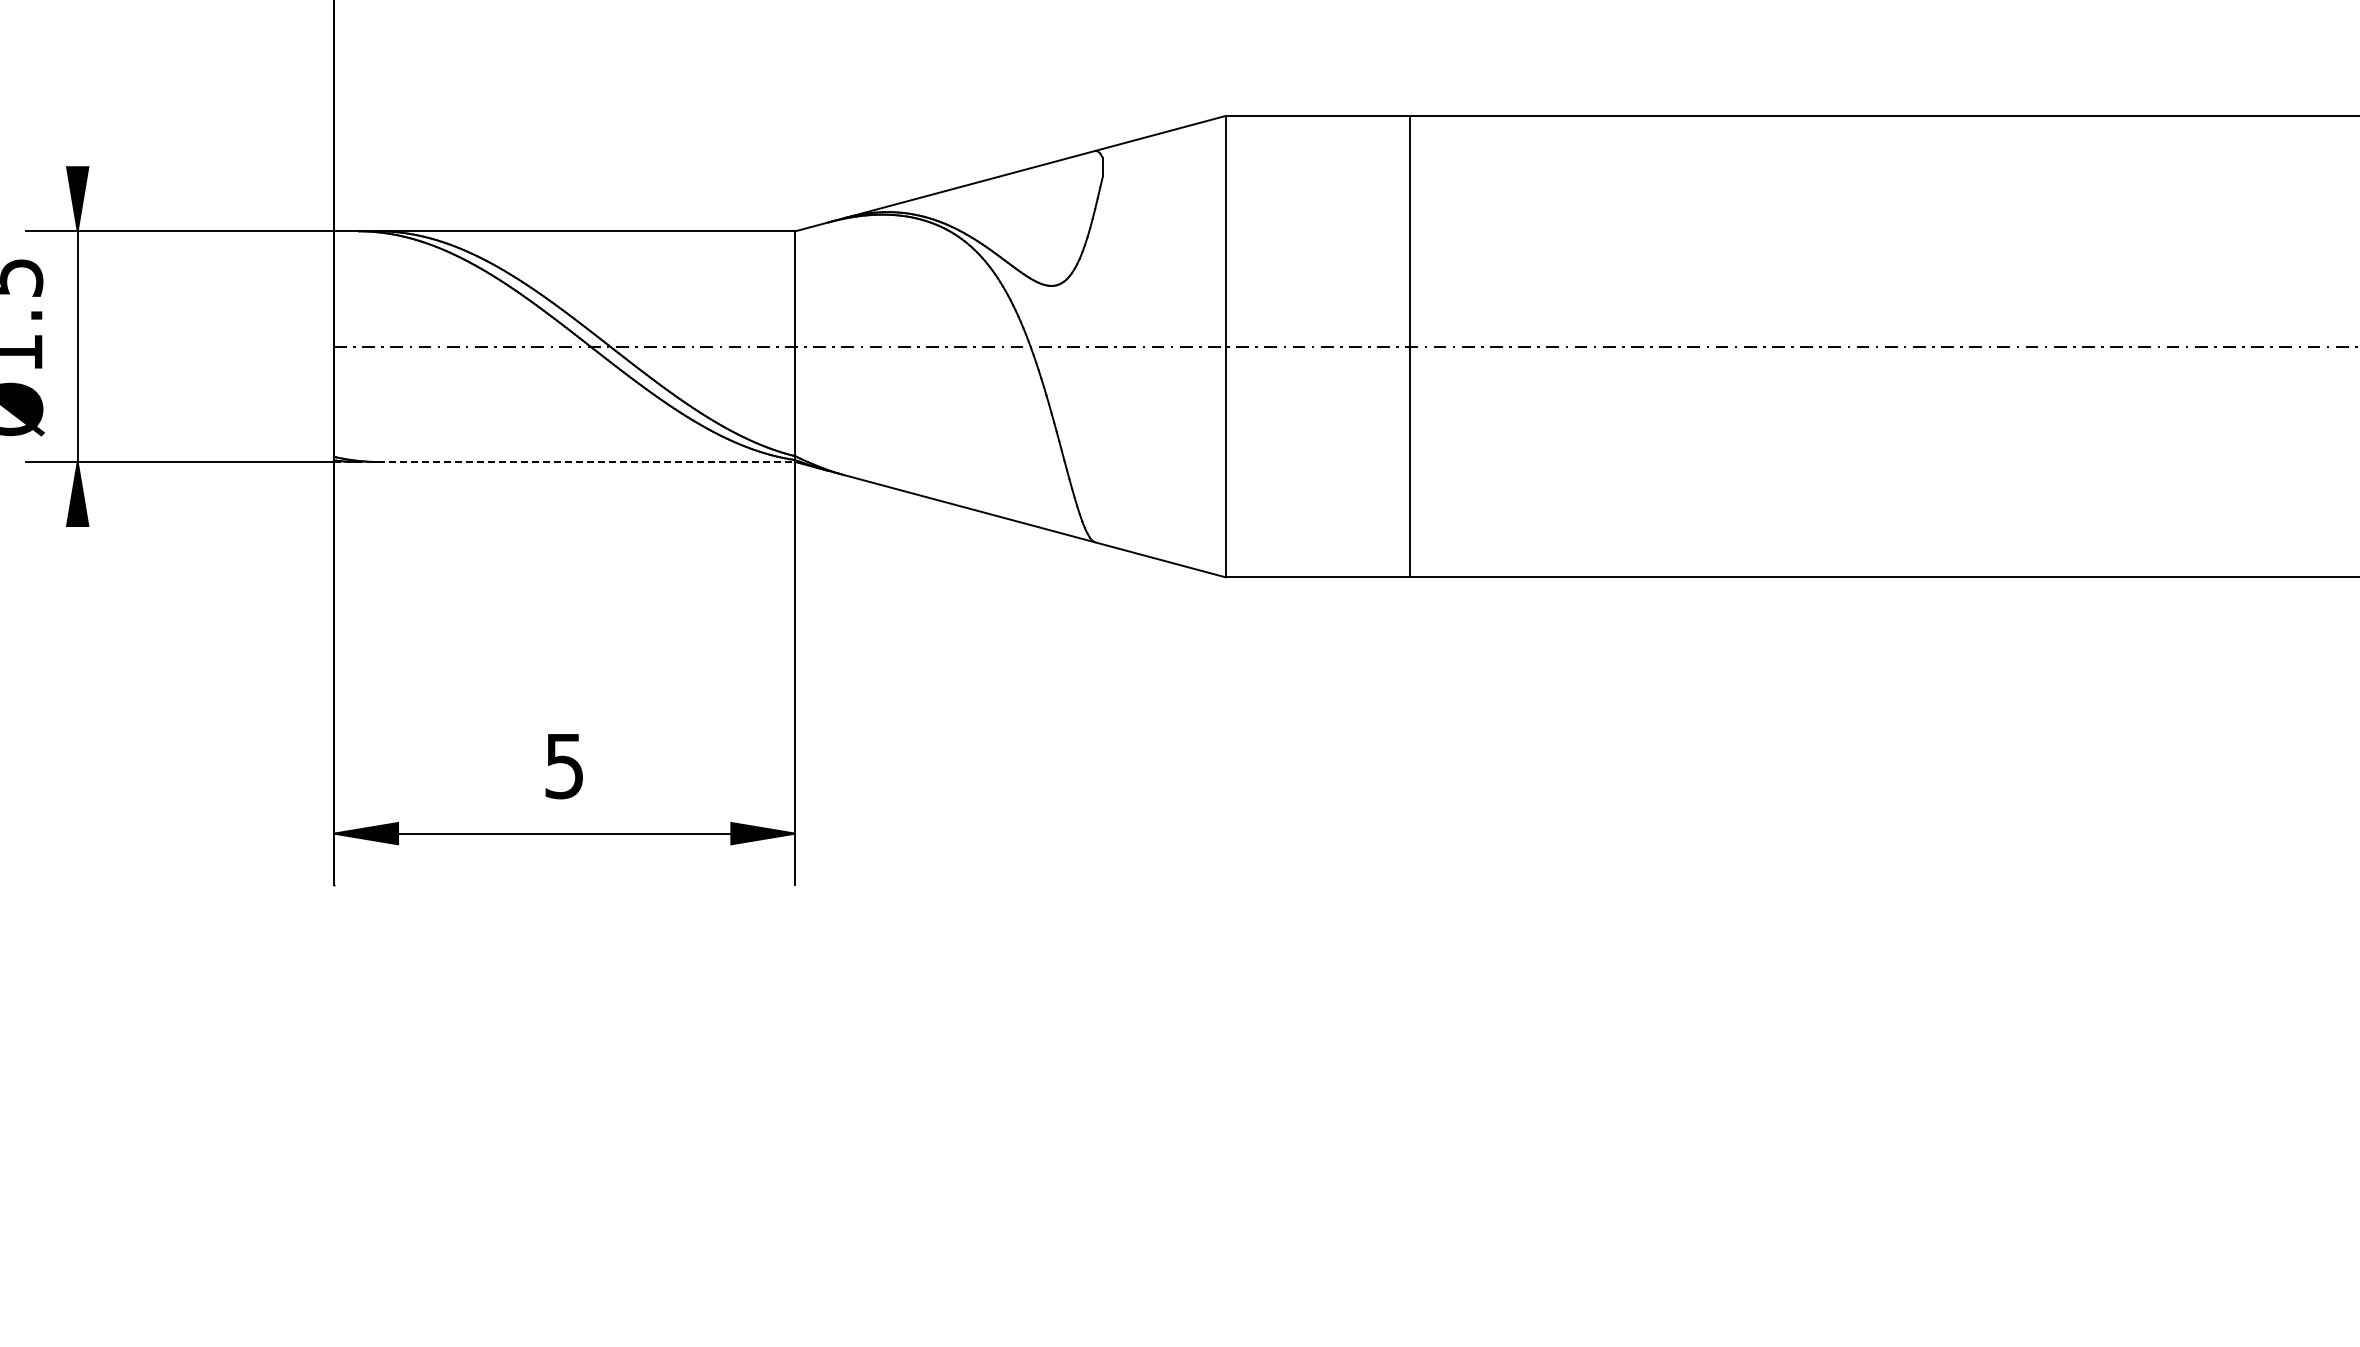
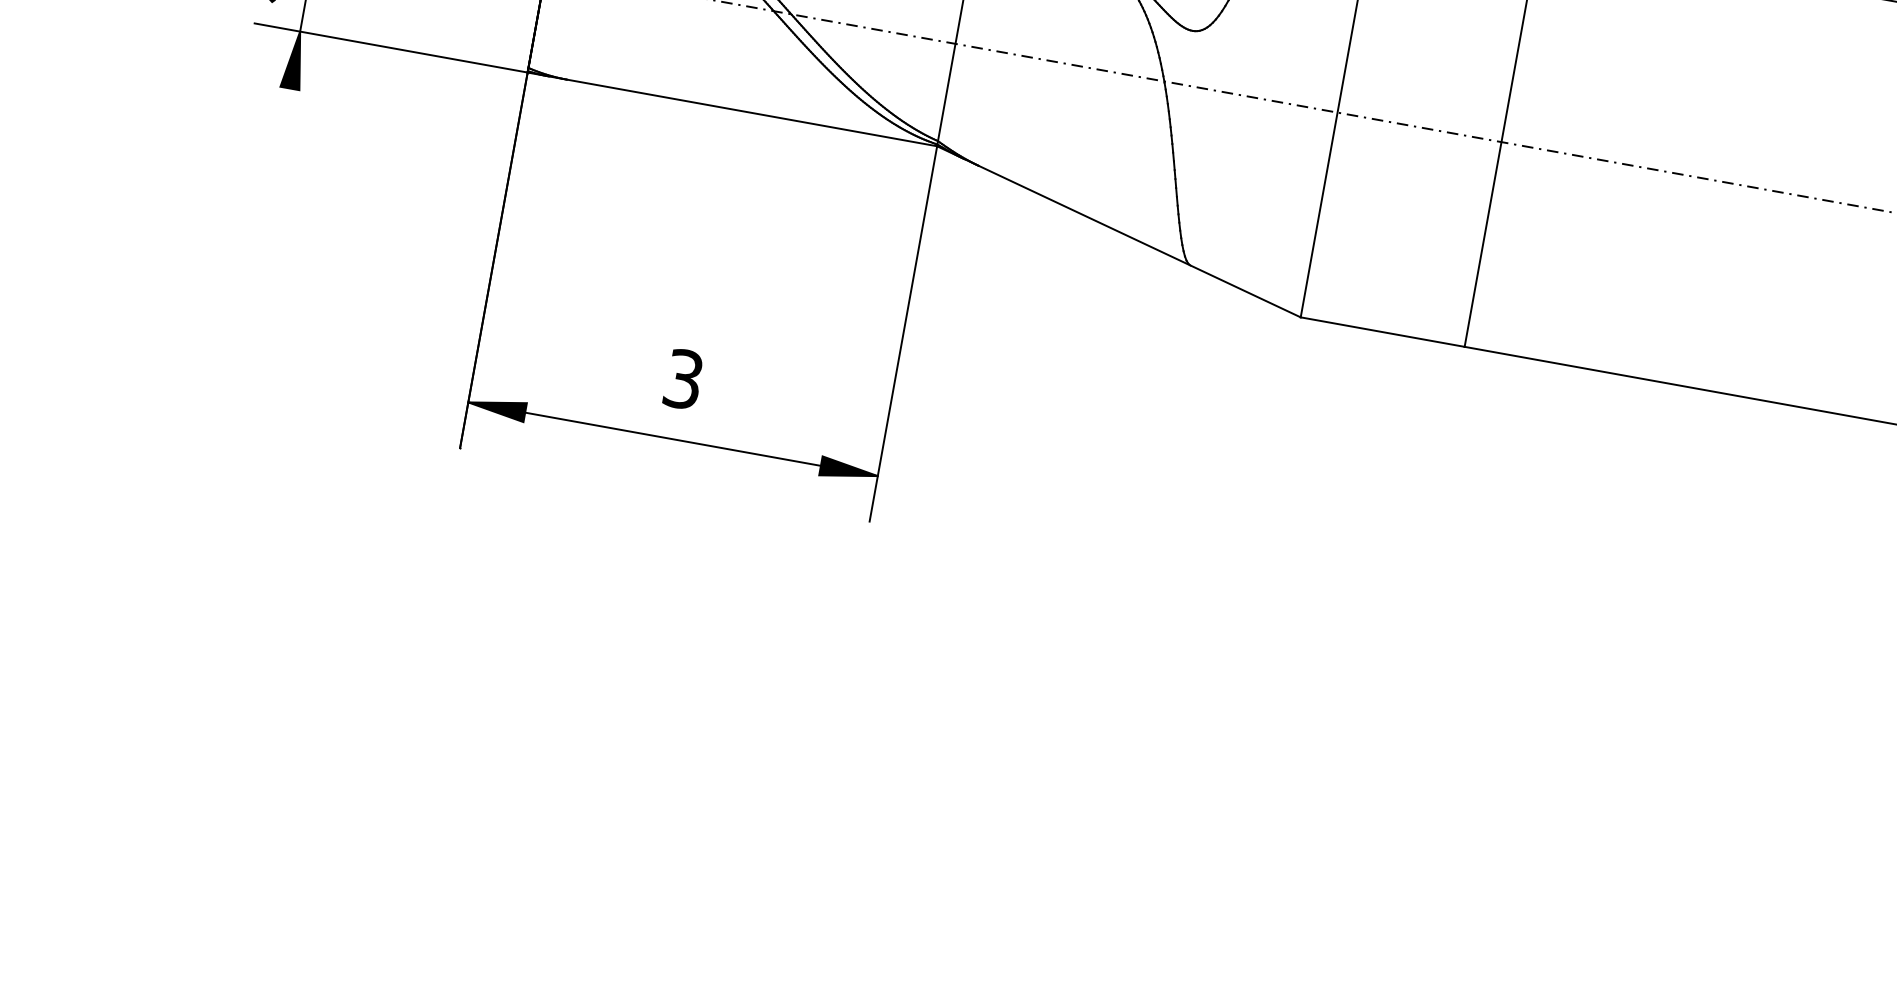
line: (564, 462) -> (732, 109), dashed -> solid
text: (564, 765) -> (683, 378), 5 -> 3

